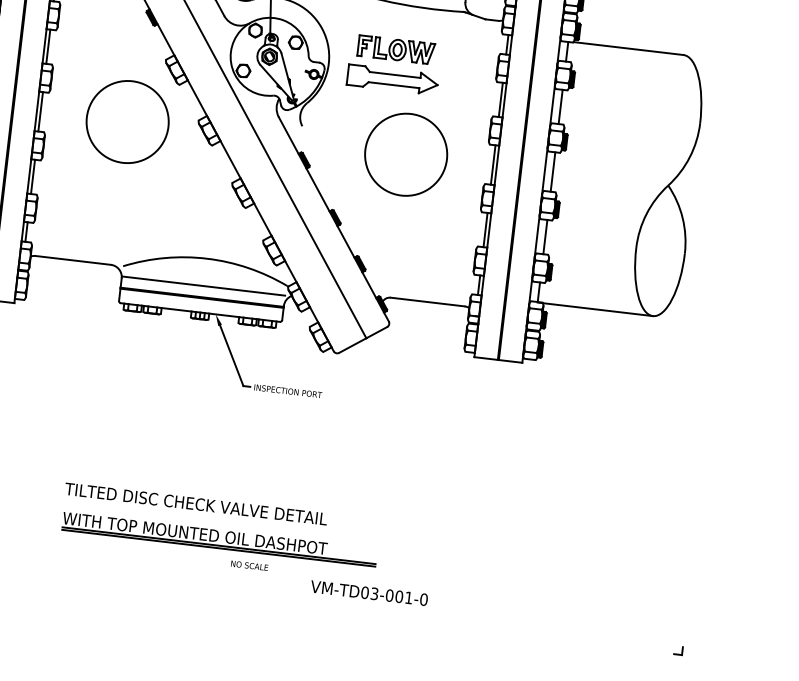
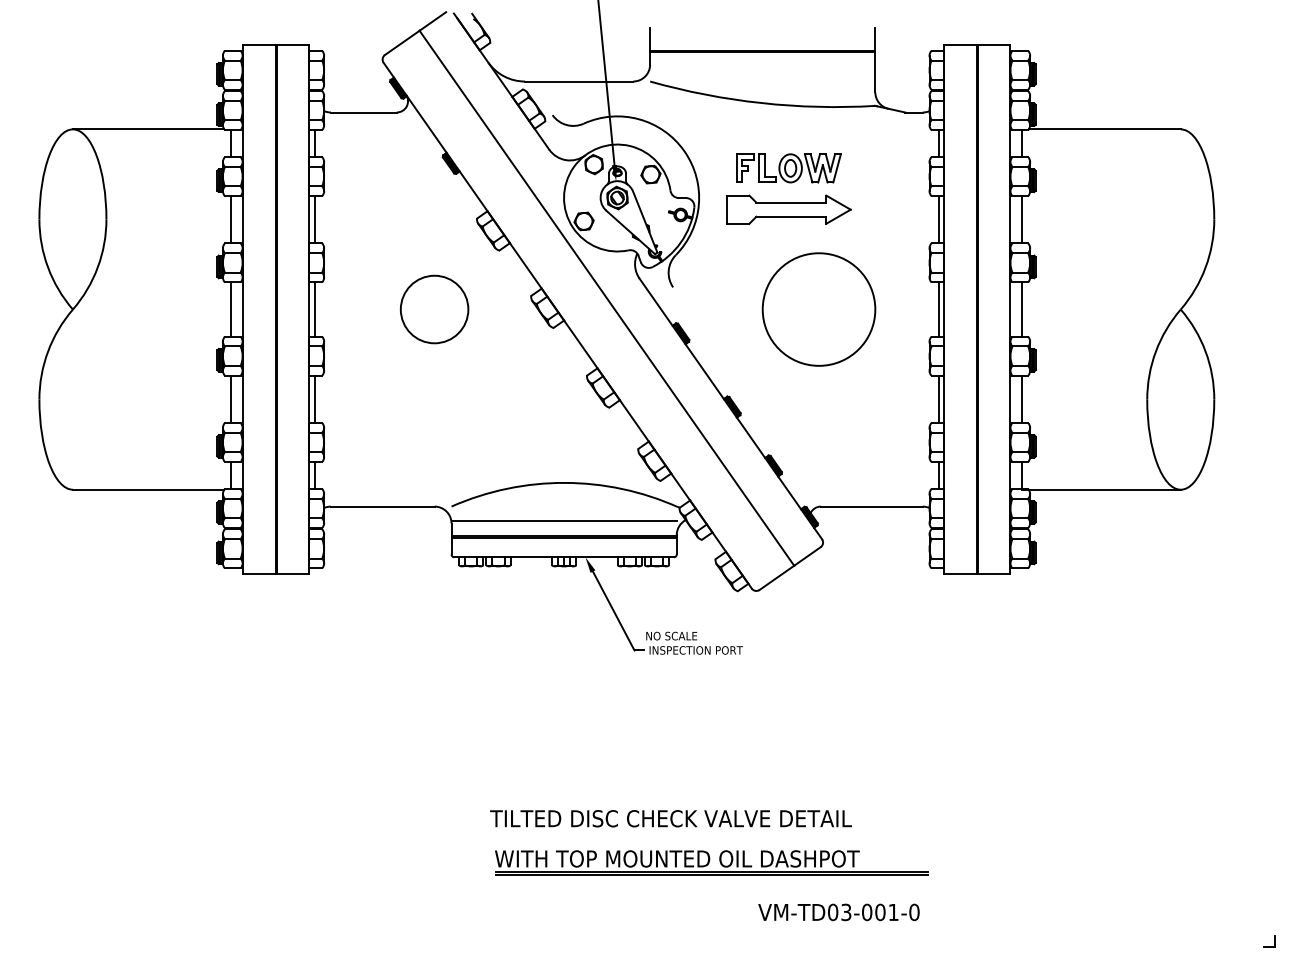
circle: (127, 122) -> (434, 309), size x0.6
text: (195, 503) -> (670, 818), moved
part: (219, 539) -> (711, 862), moved
text: (249, 565) -> (671, 635), moved

